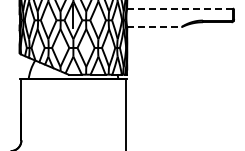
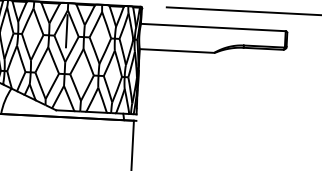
line: (180, 8) -> (214, 27), dashed -> solid
line: (154, 27) -> (177, 51), dashed -> solid

